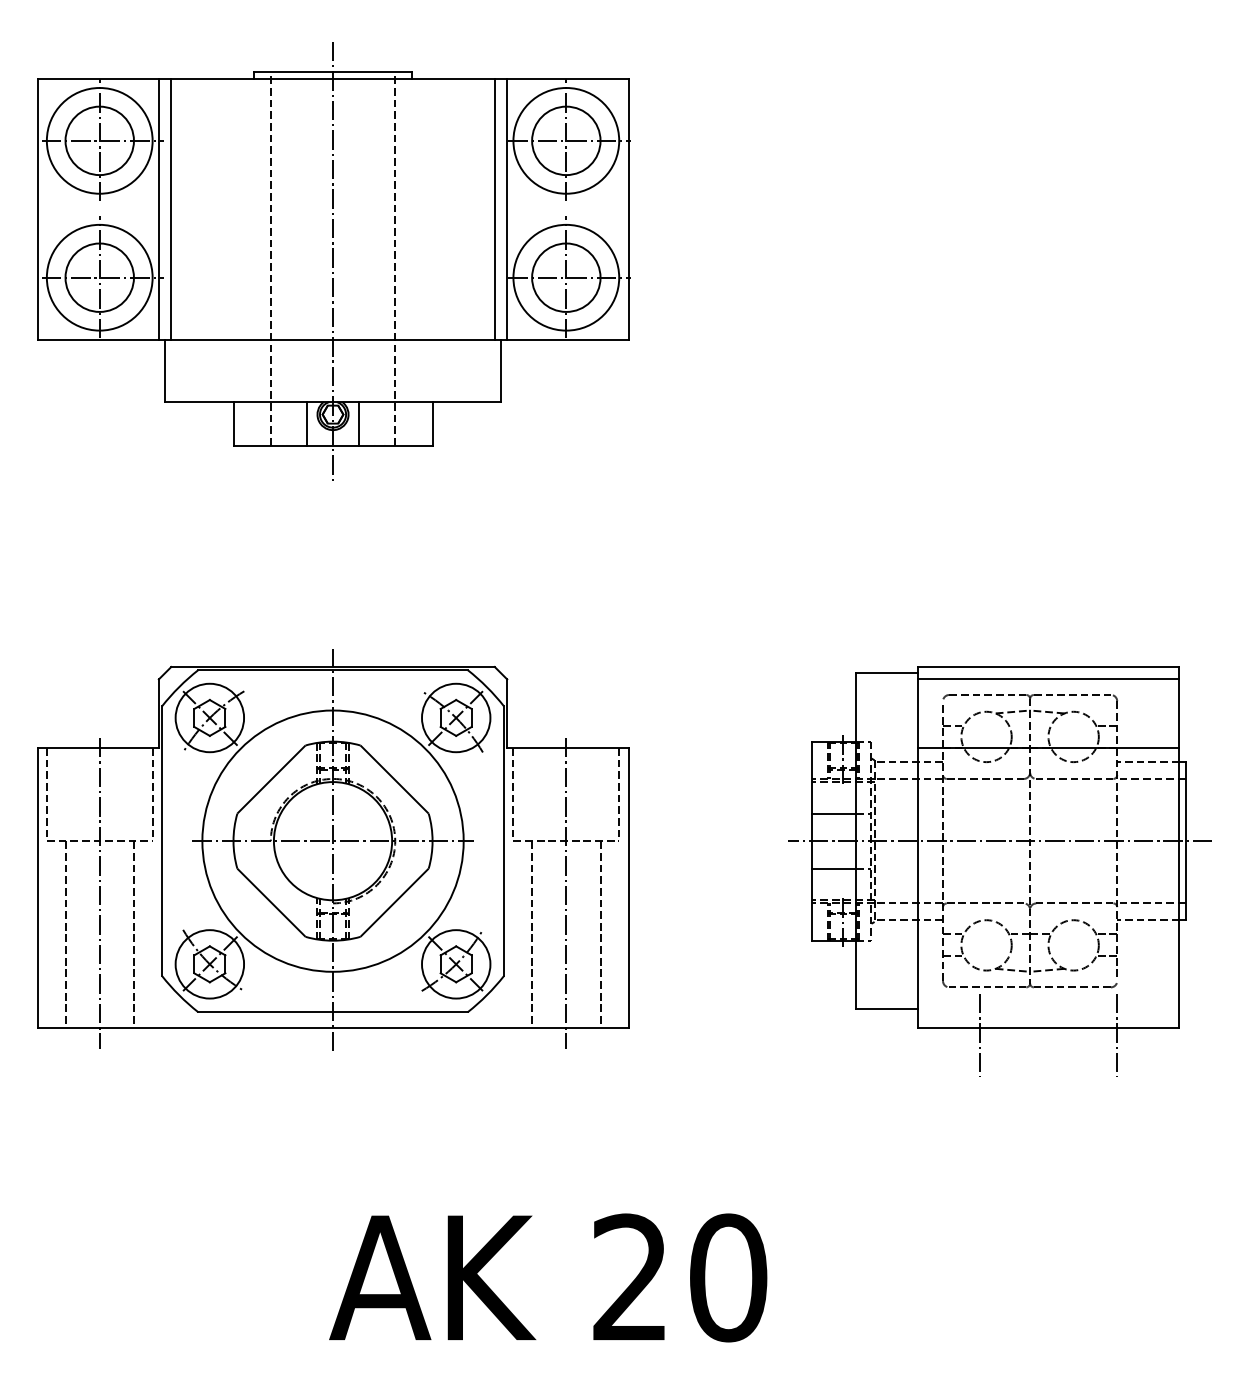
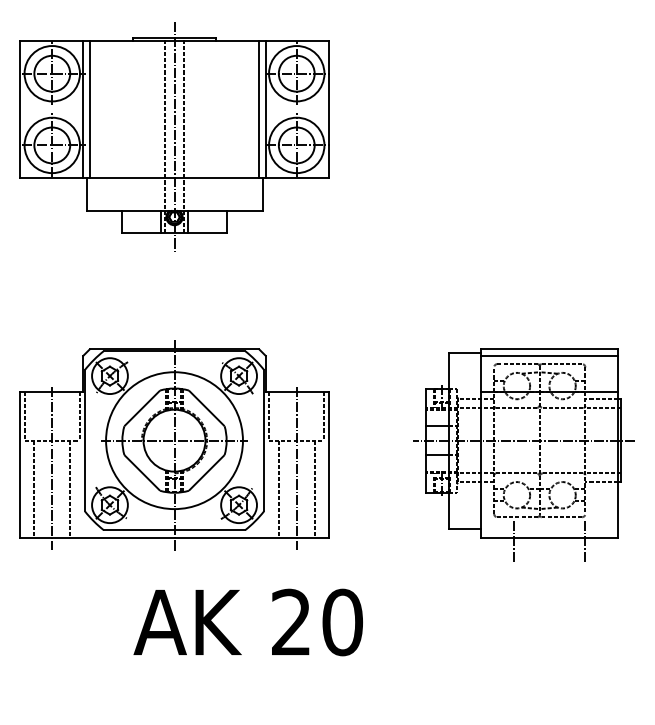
line: (270, 258) -> (164, 135), moved
line: (395, 258) -> (184, 135), moved
text: (546, 1277) -> (247, 622), moved

